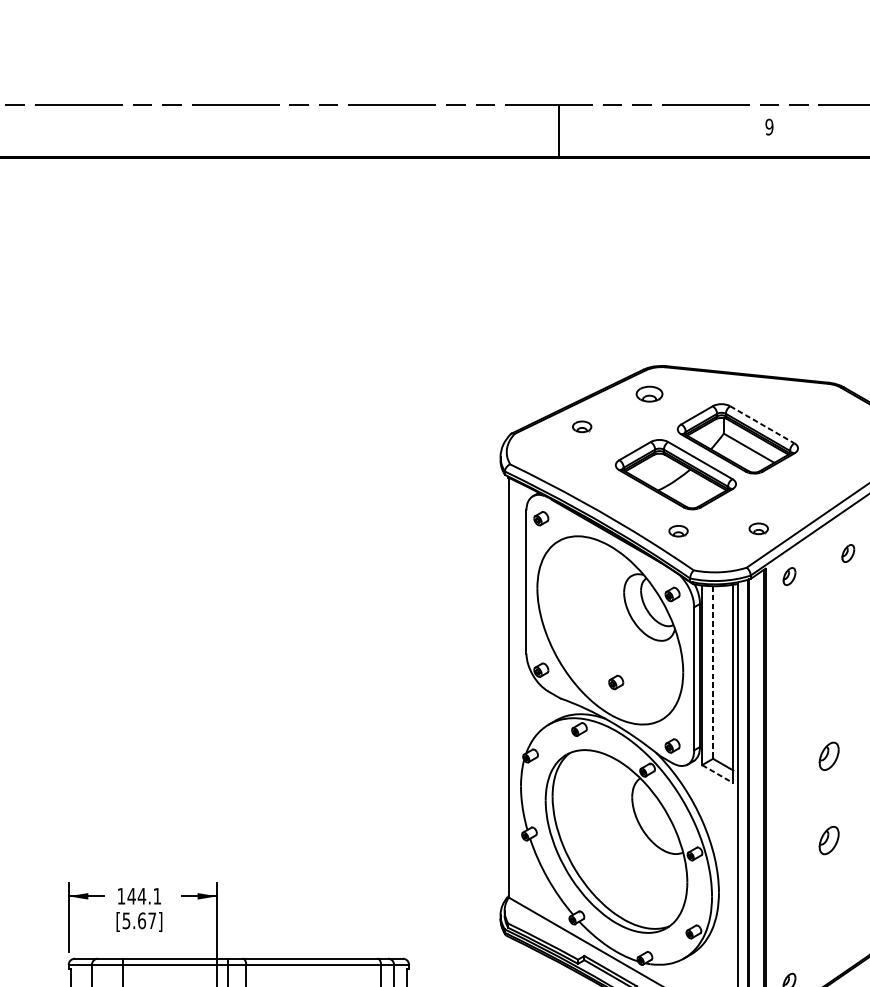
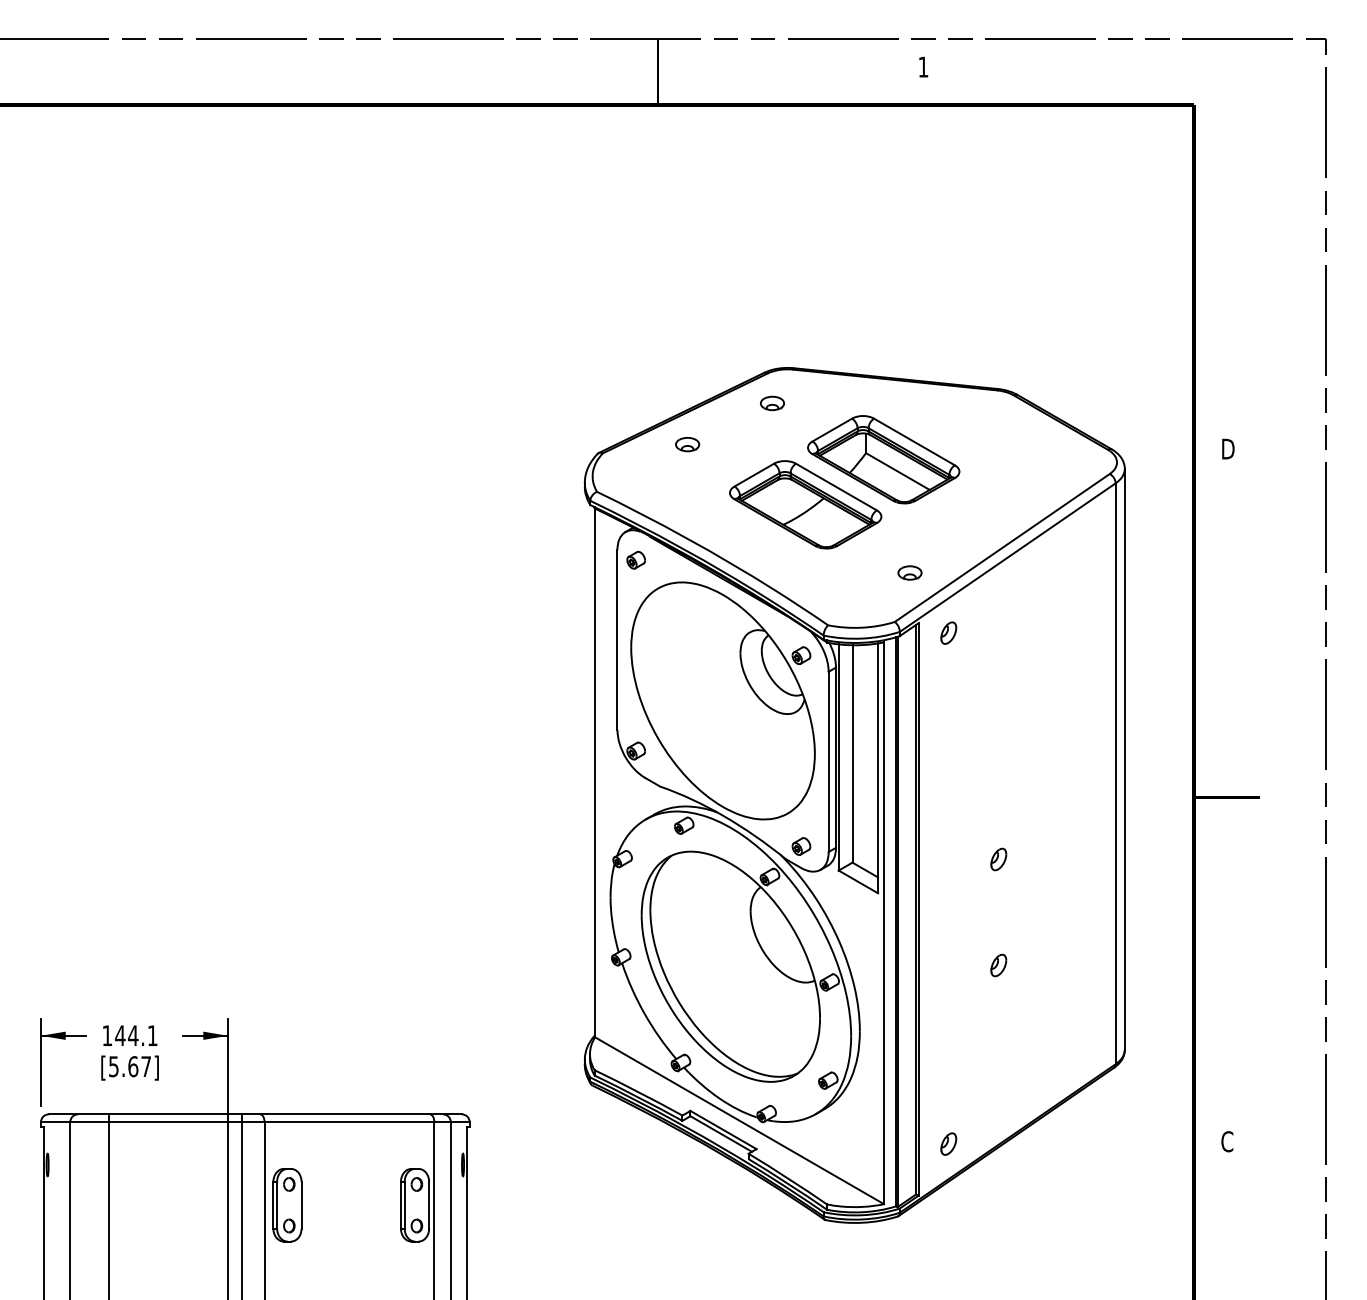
text: (769, 126) -> (923, 66), 9 -> 1
part: (649, 394) -> (772, 403), size x0.71
line: (762, 425) -> (914, 442), dashed -> solid
part: (678, 530) -> (808, 575), removed
part: (848, 553) -> (1022, 603), removed
line: (713, 672) -> (852, 753), dashed -> solid
part: (616, 682) -> (730, 766), removed
part: (829, 756) -> (998, 859), size x0.62
line: (717, 773) -> (858, 881), dashed -> solid
part: (829, 840) -> (998, 965), size x0.62

